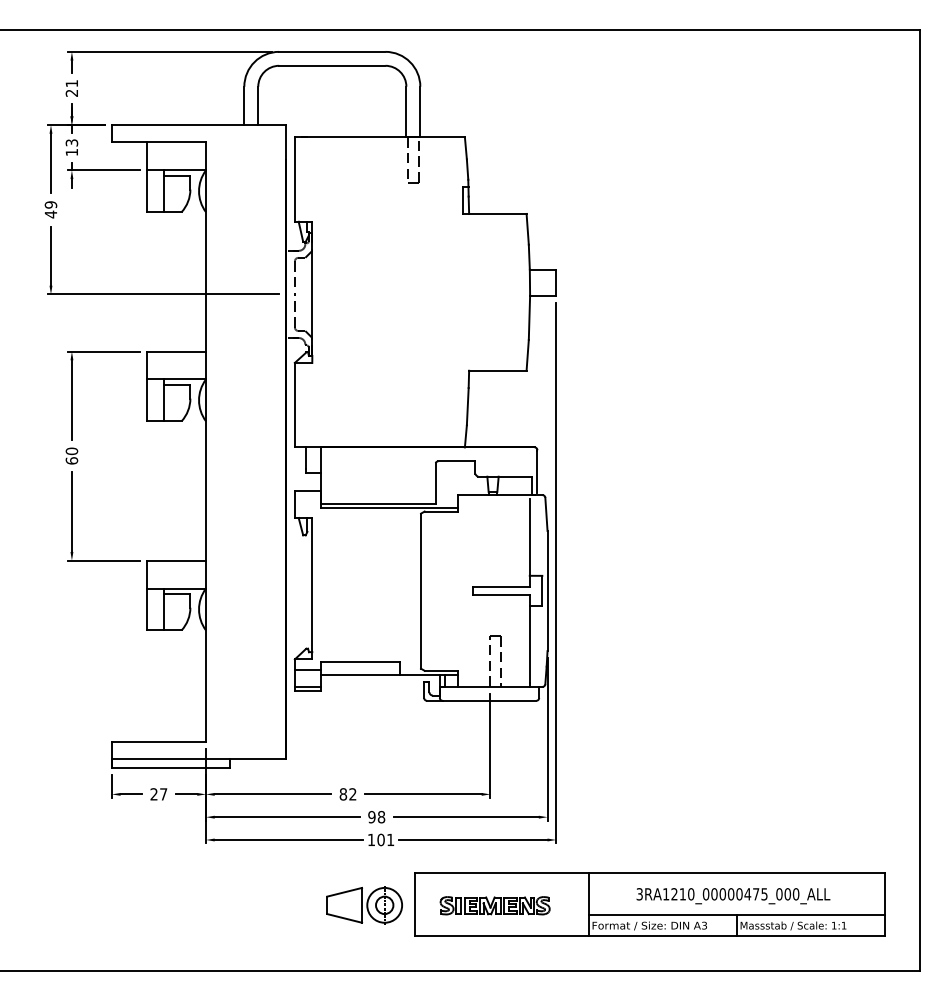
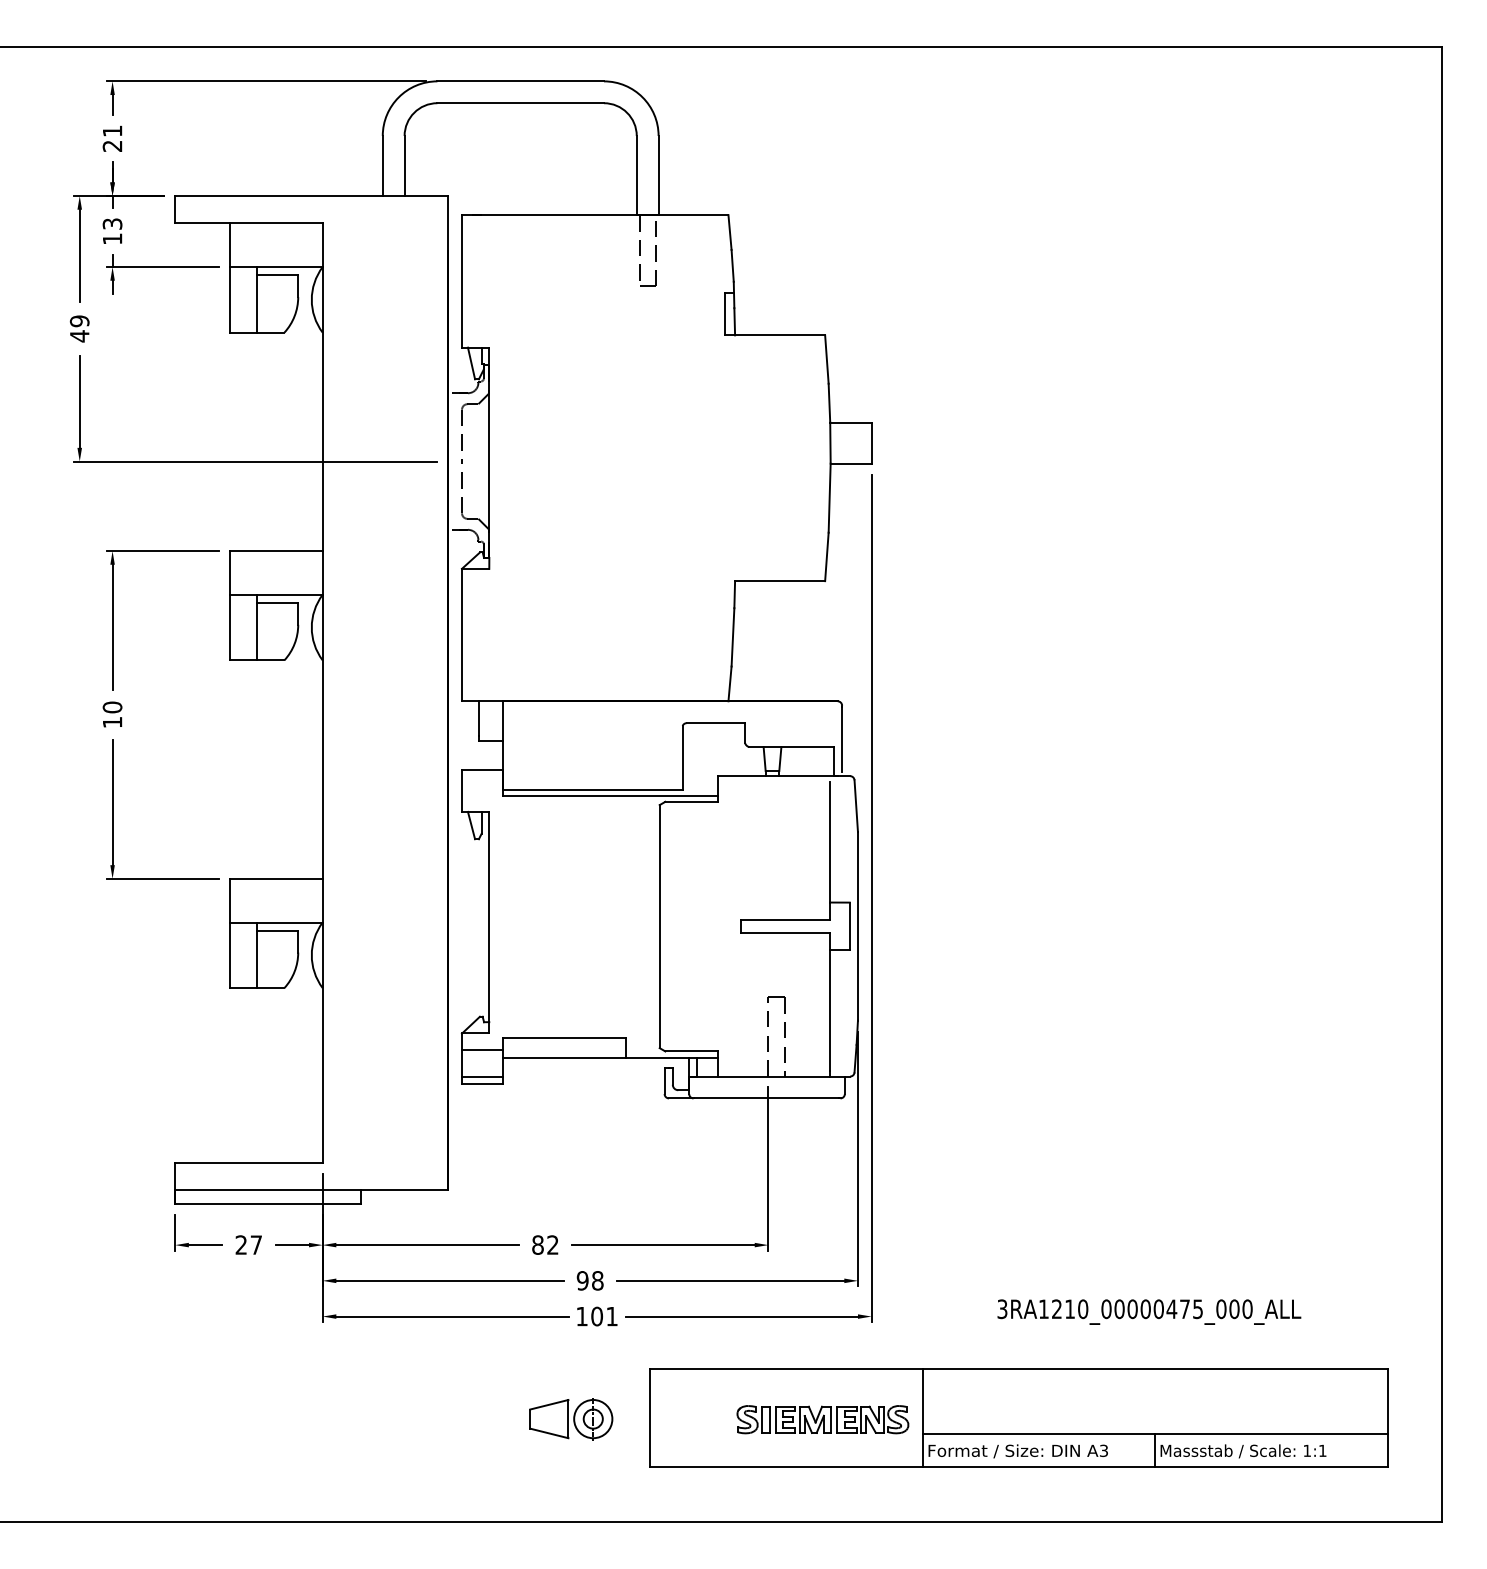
text: (71, 460) -> (111, 721), 60 -> 10
text: (733, 896) -> (1149, 1312), moved
part: (364, 905) -> (571, 1419), size x0.7
part: (494, 905) -> (821, 1419), moved

